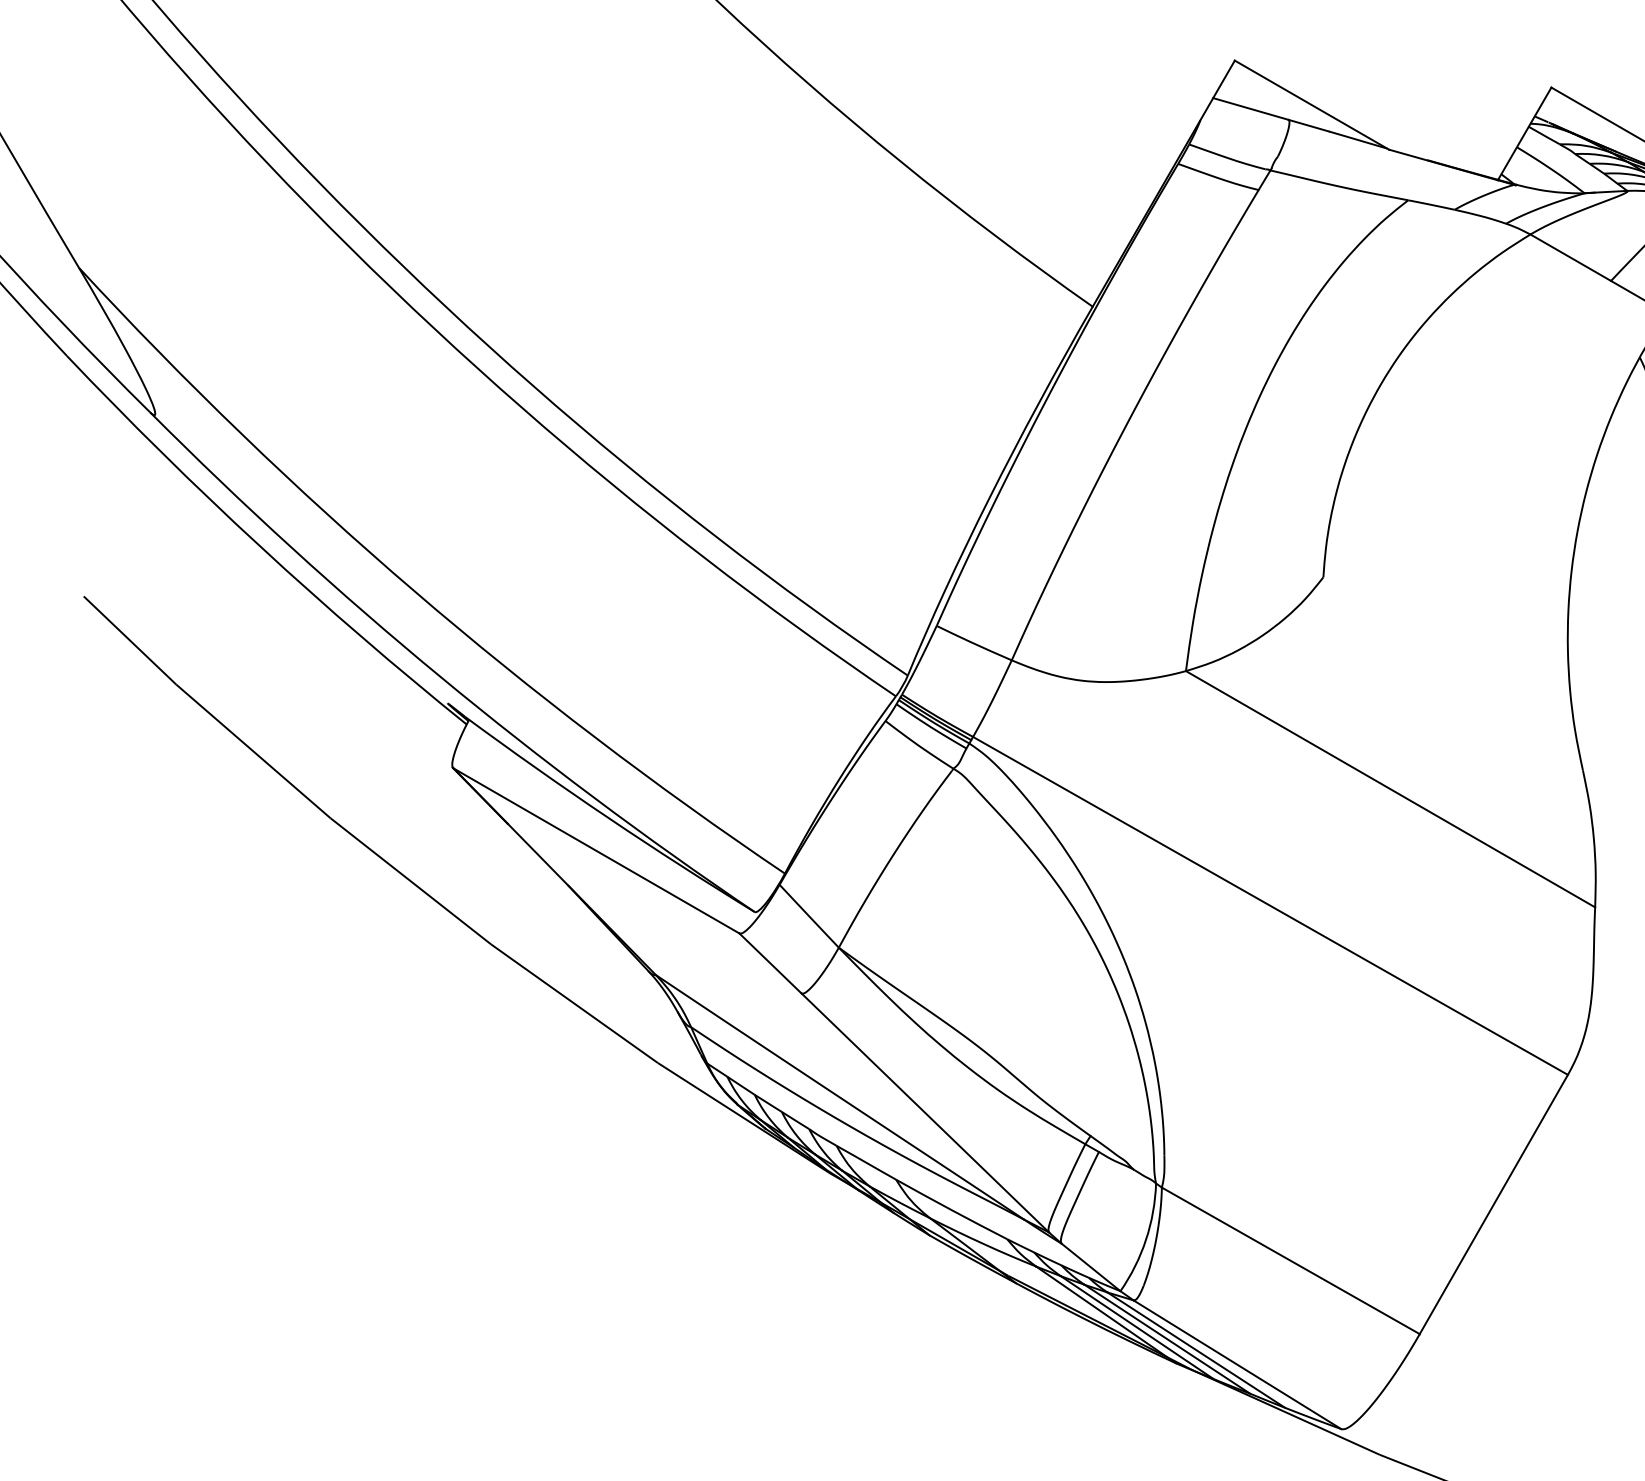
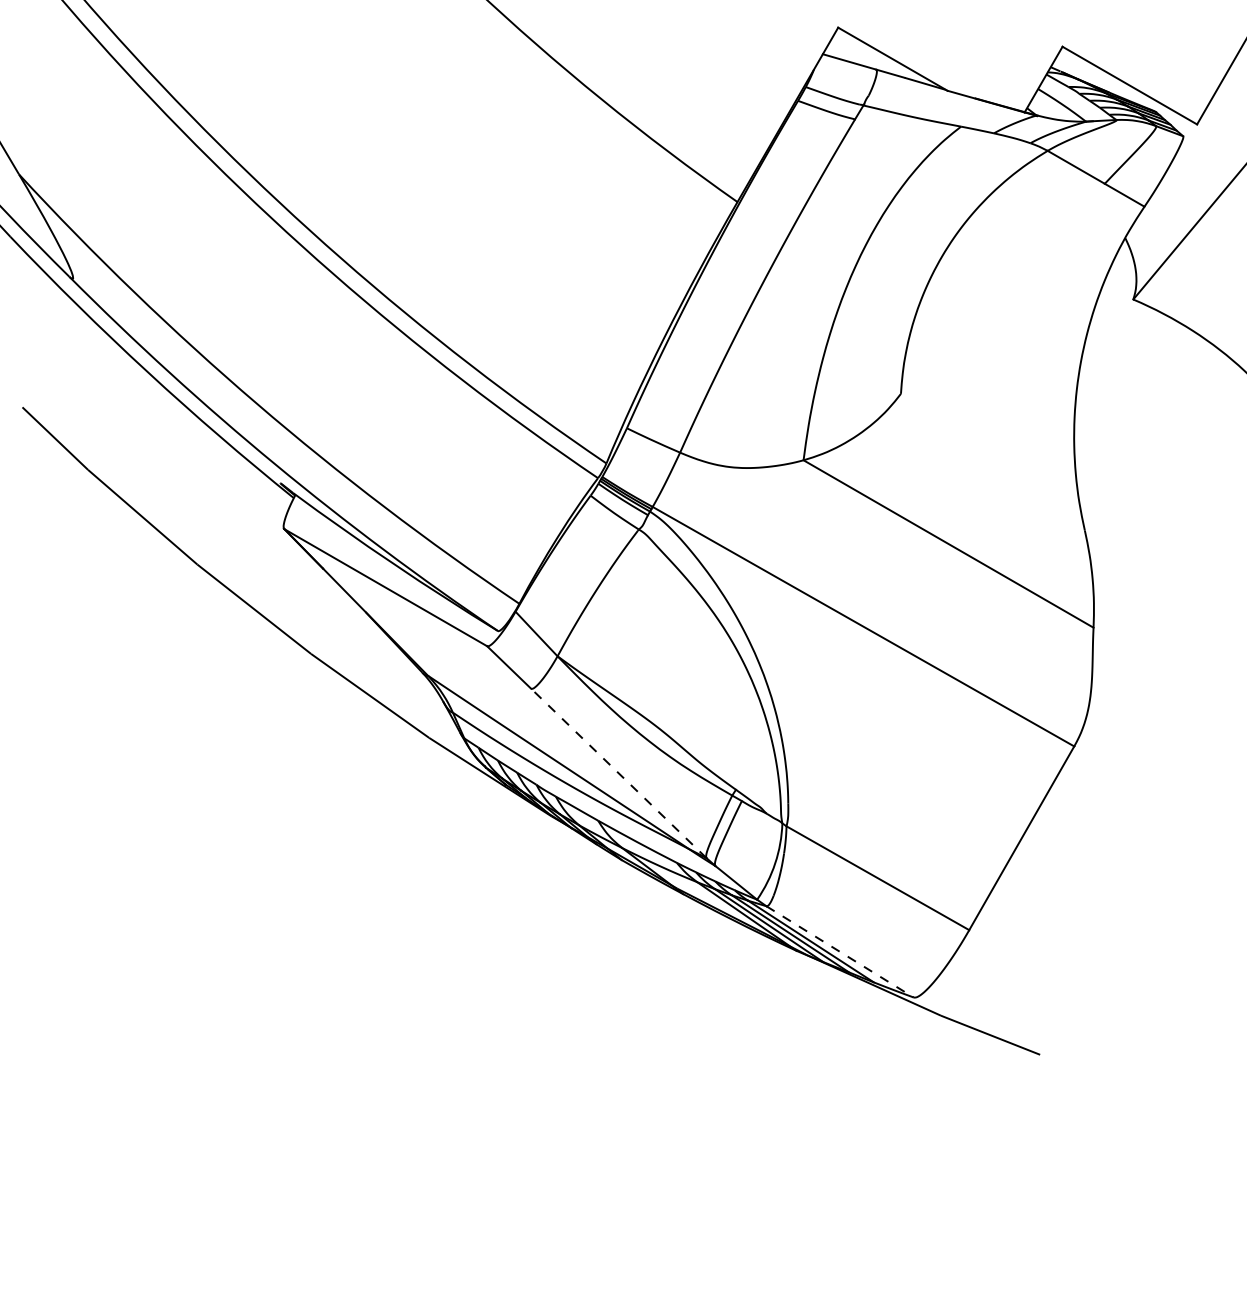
line: (924, 1113) -> (618, 773), solid -> dashed
line: (1238, 1364) -> (840, 951), solid -> dashed

